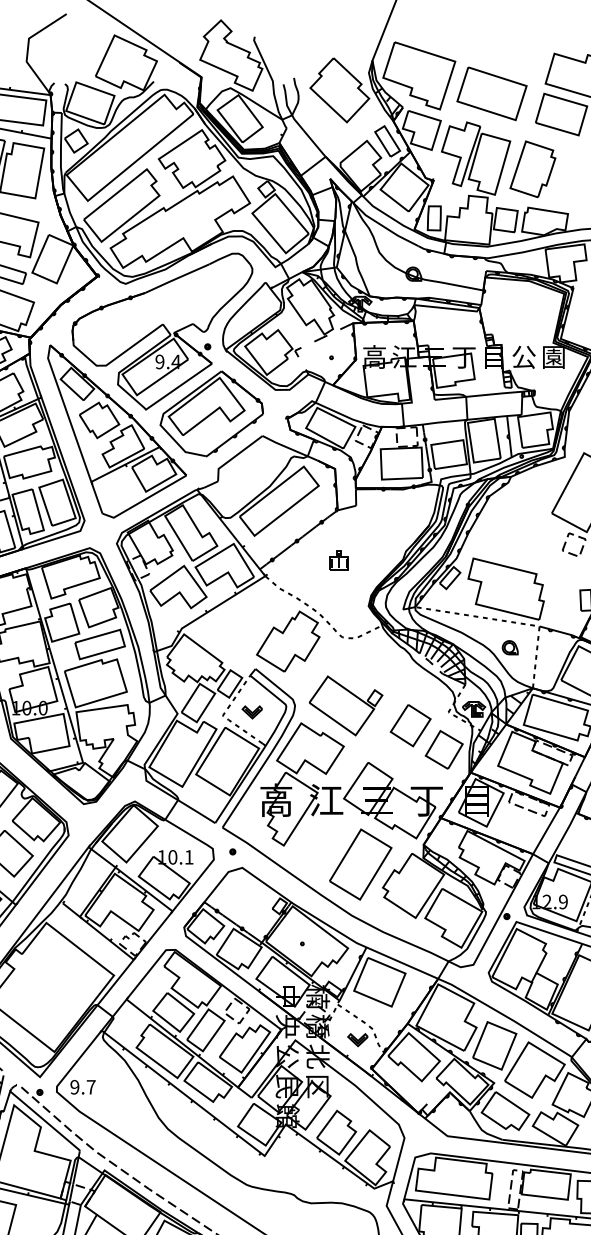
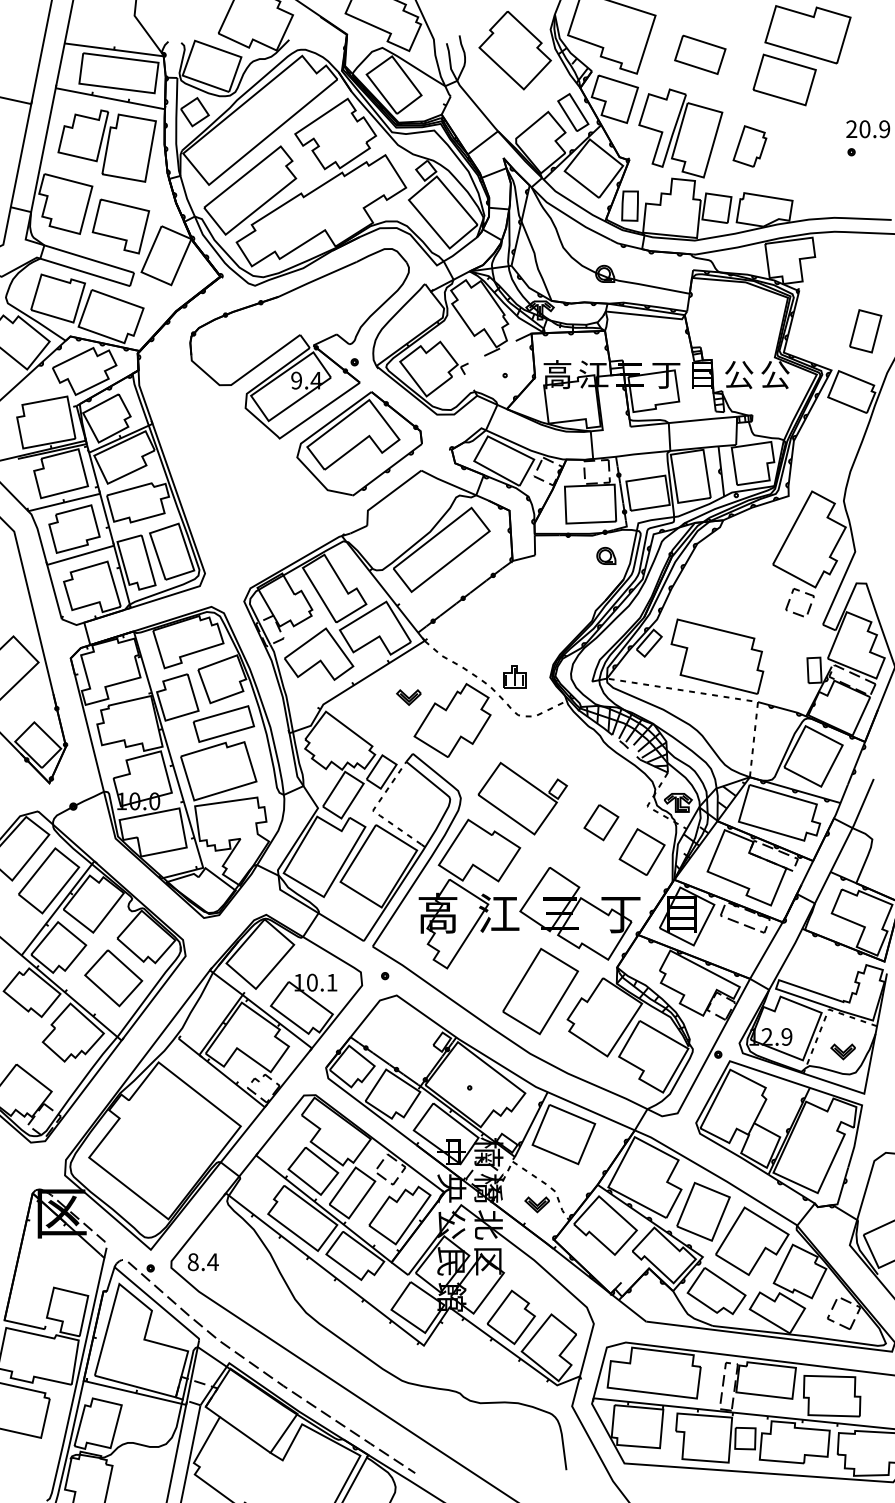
part: (492, 93) -> (700, 54), size x0.6
part: (532, 169) -> (749, 146), size x0.6
text: (553, 357) -> (775, 375), 園 -> 公
part: (117, 430) -> (244, 464), removed
part: (339, 560) -> (514, 676), moved
part: (510, 647) -> (606, 555), moved
part: (252, 712) -> (408, 697), moved
part: (410, 725) -> (601, 822), size x0.7
text: (82, 1087) -> (202, 1262), 9.7 -> 8.4

